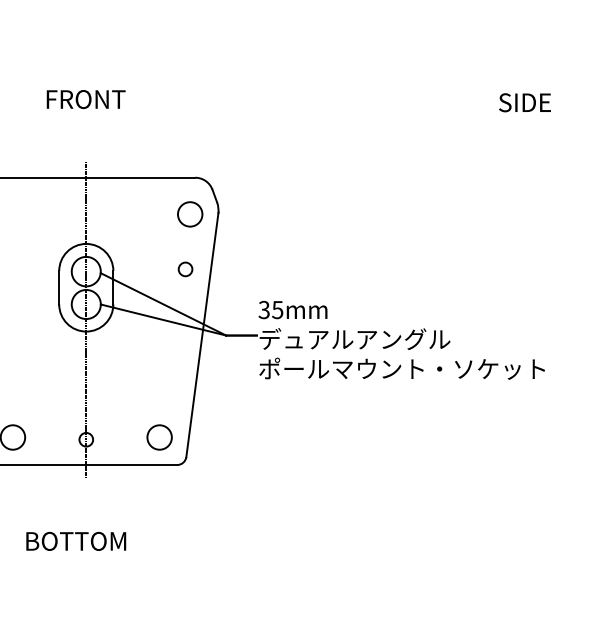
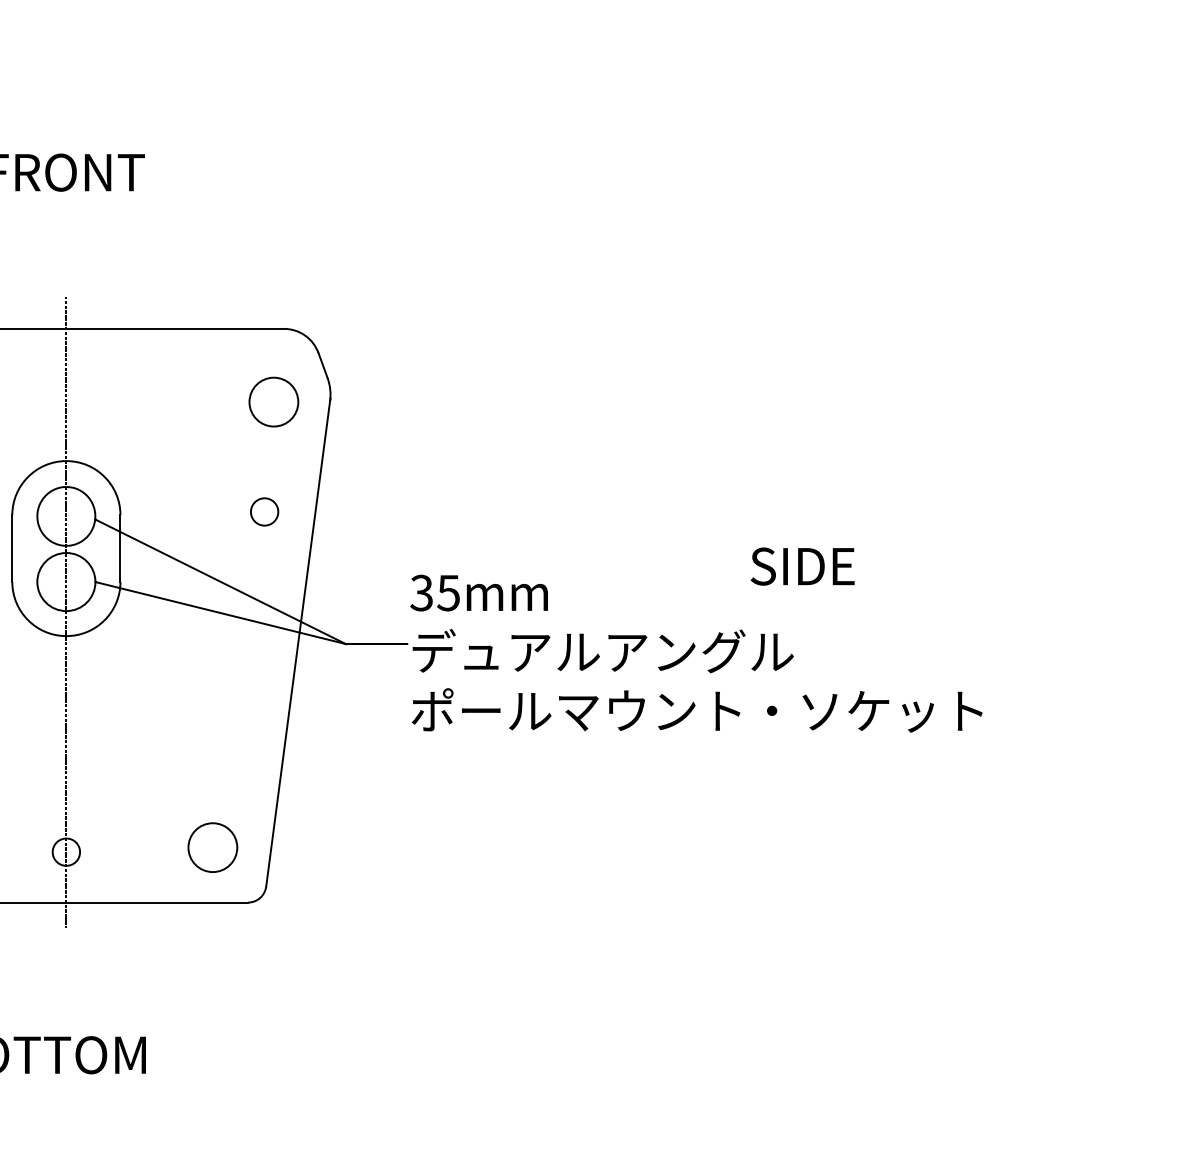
text: (524, 102) -> (801, 566), moved

